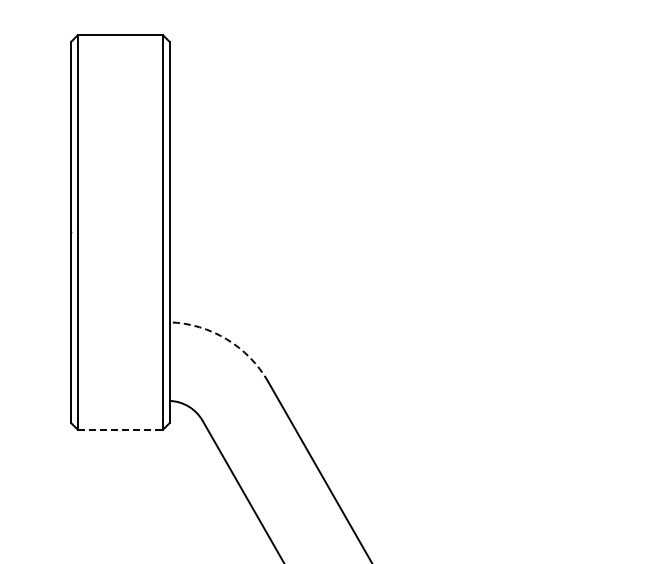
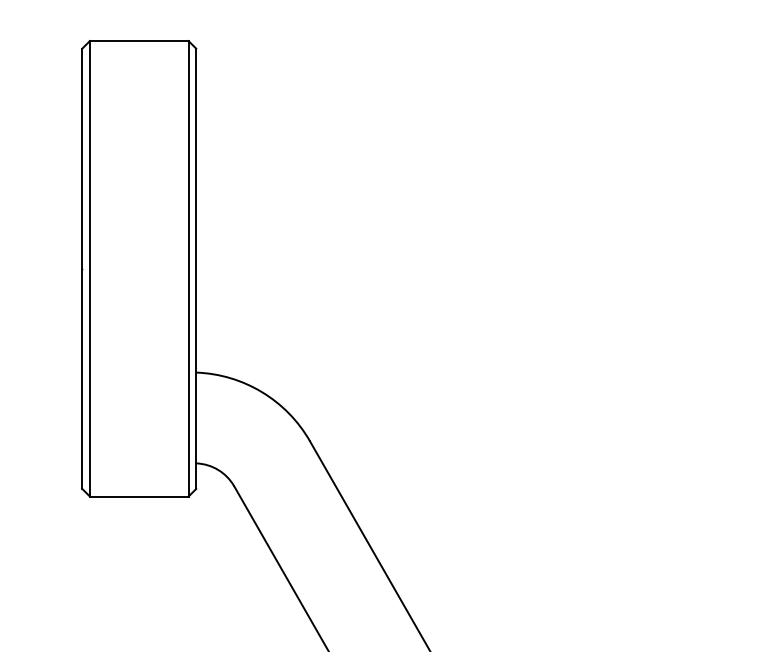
arc: (226, 339) -> (261, 392), dashed -> solid
line: (120, 429) -> (139, 496), dashed -> solid

